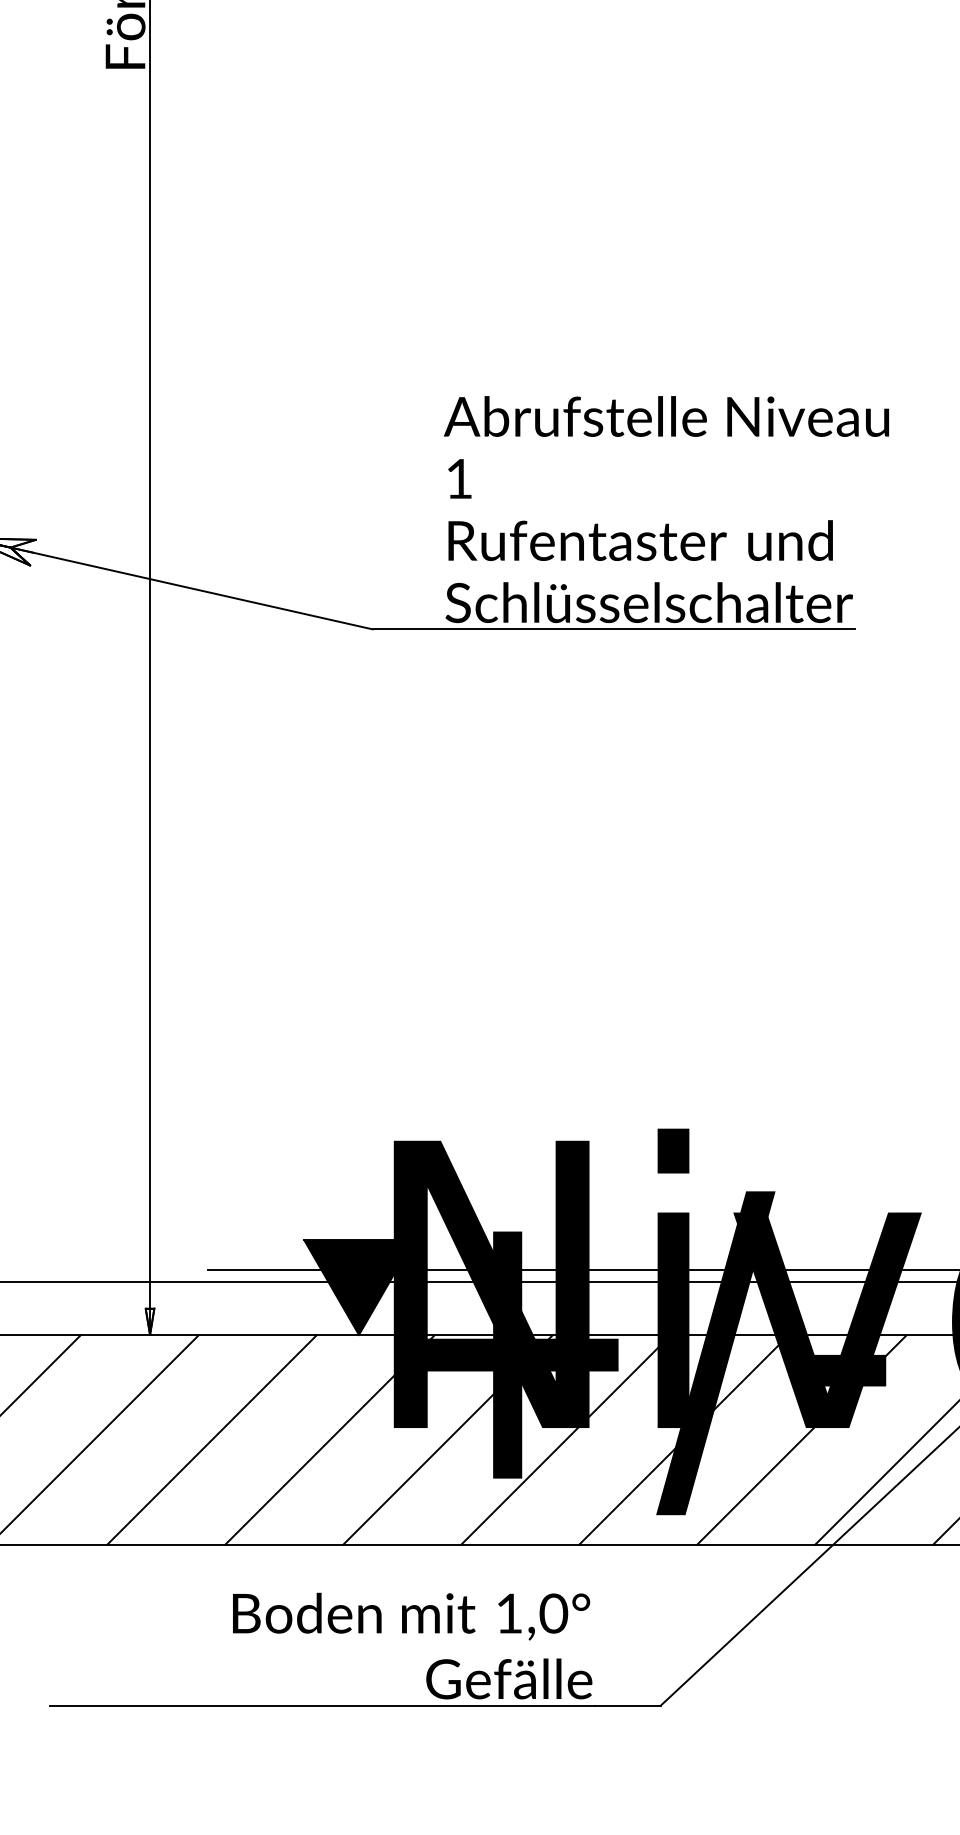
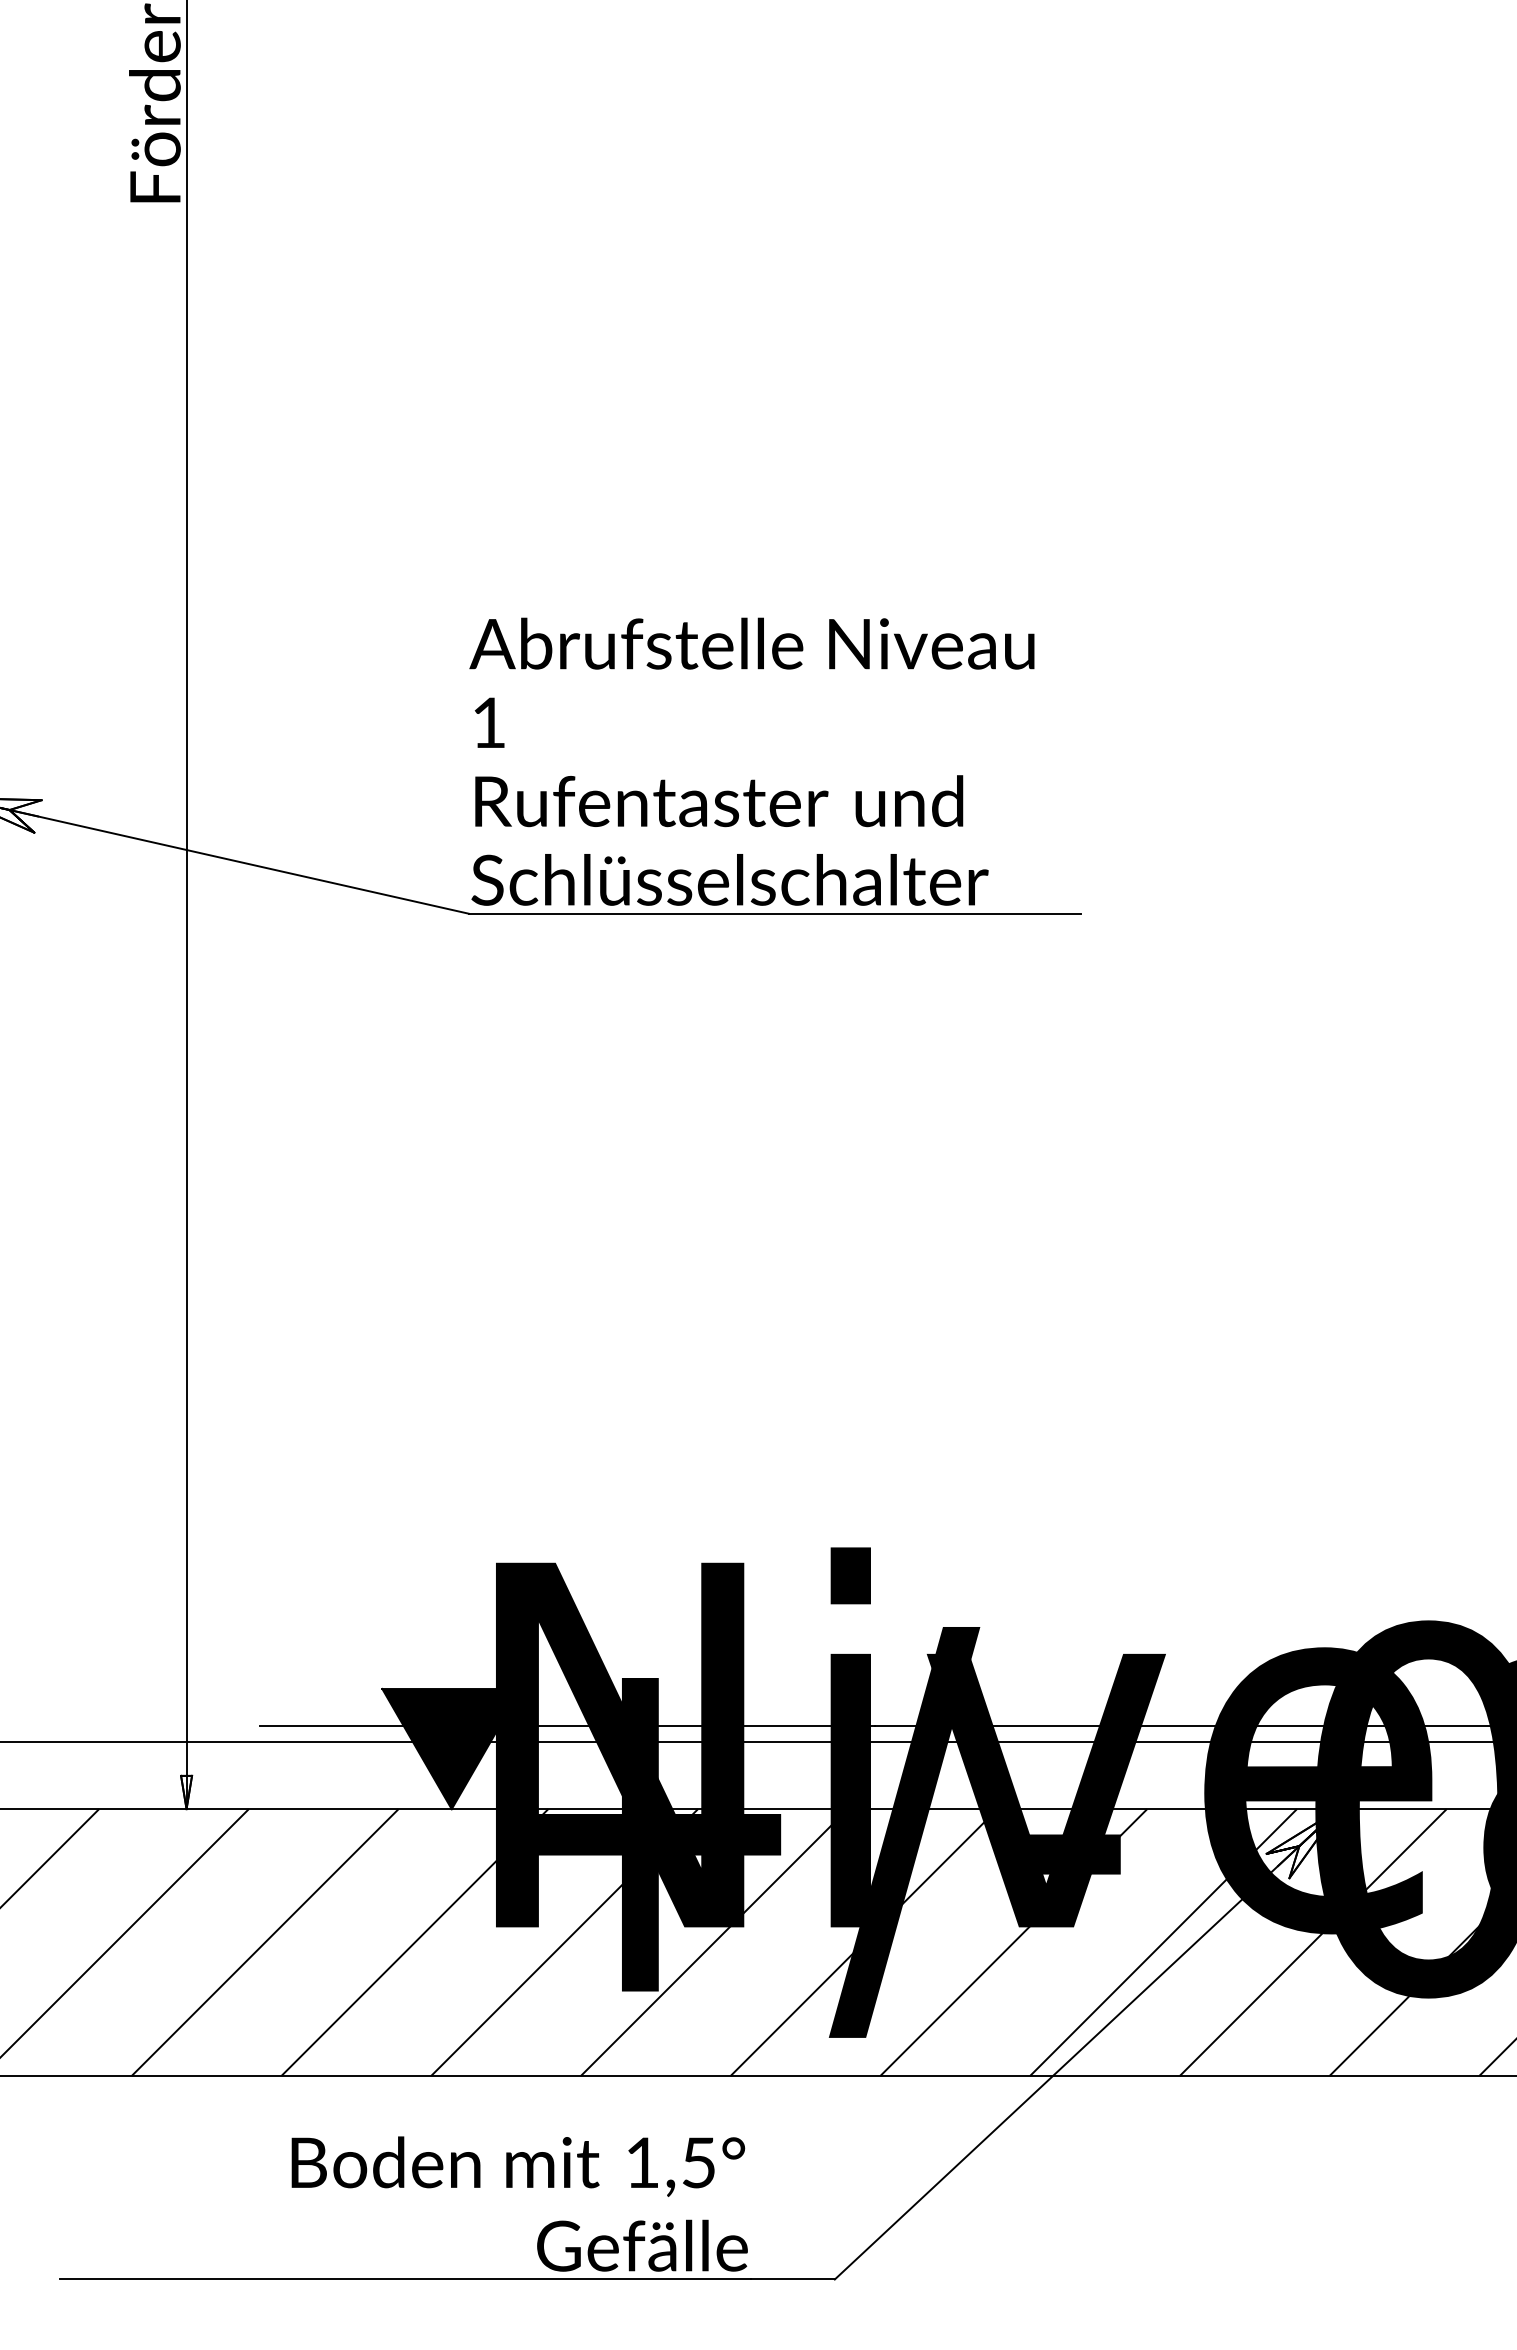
text: (666, 509) -> (751, 761), moved
text: (554, 1613) -> (699, 2162), 1,0° -> 1,5°

